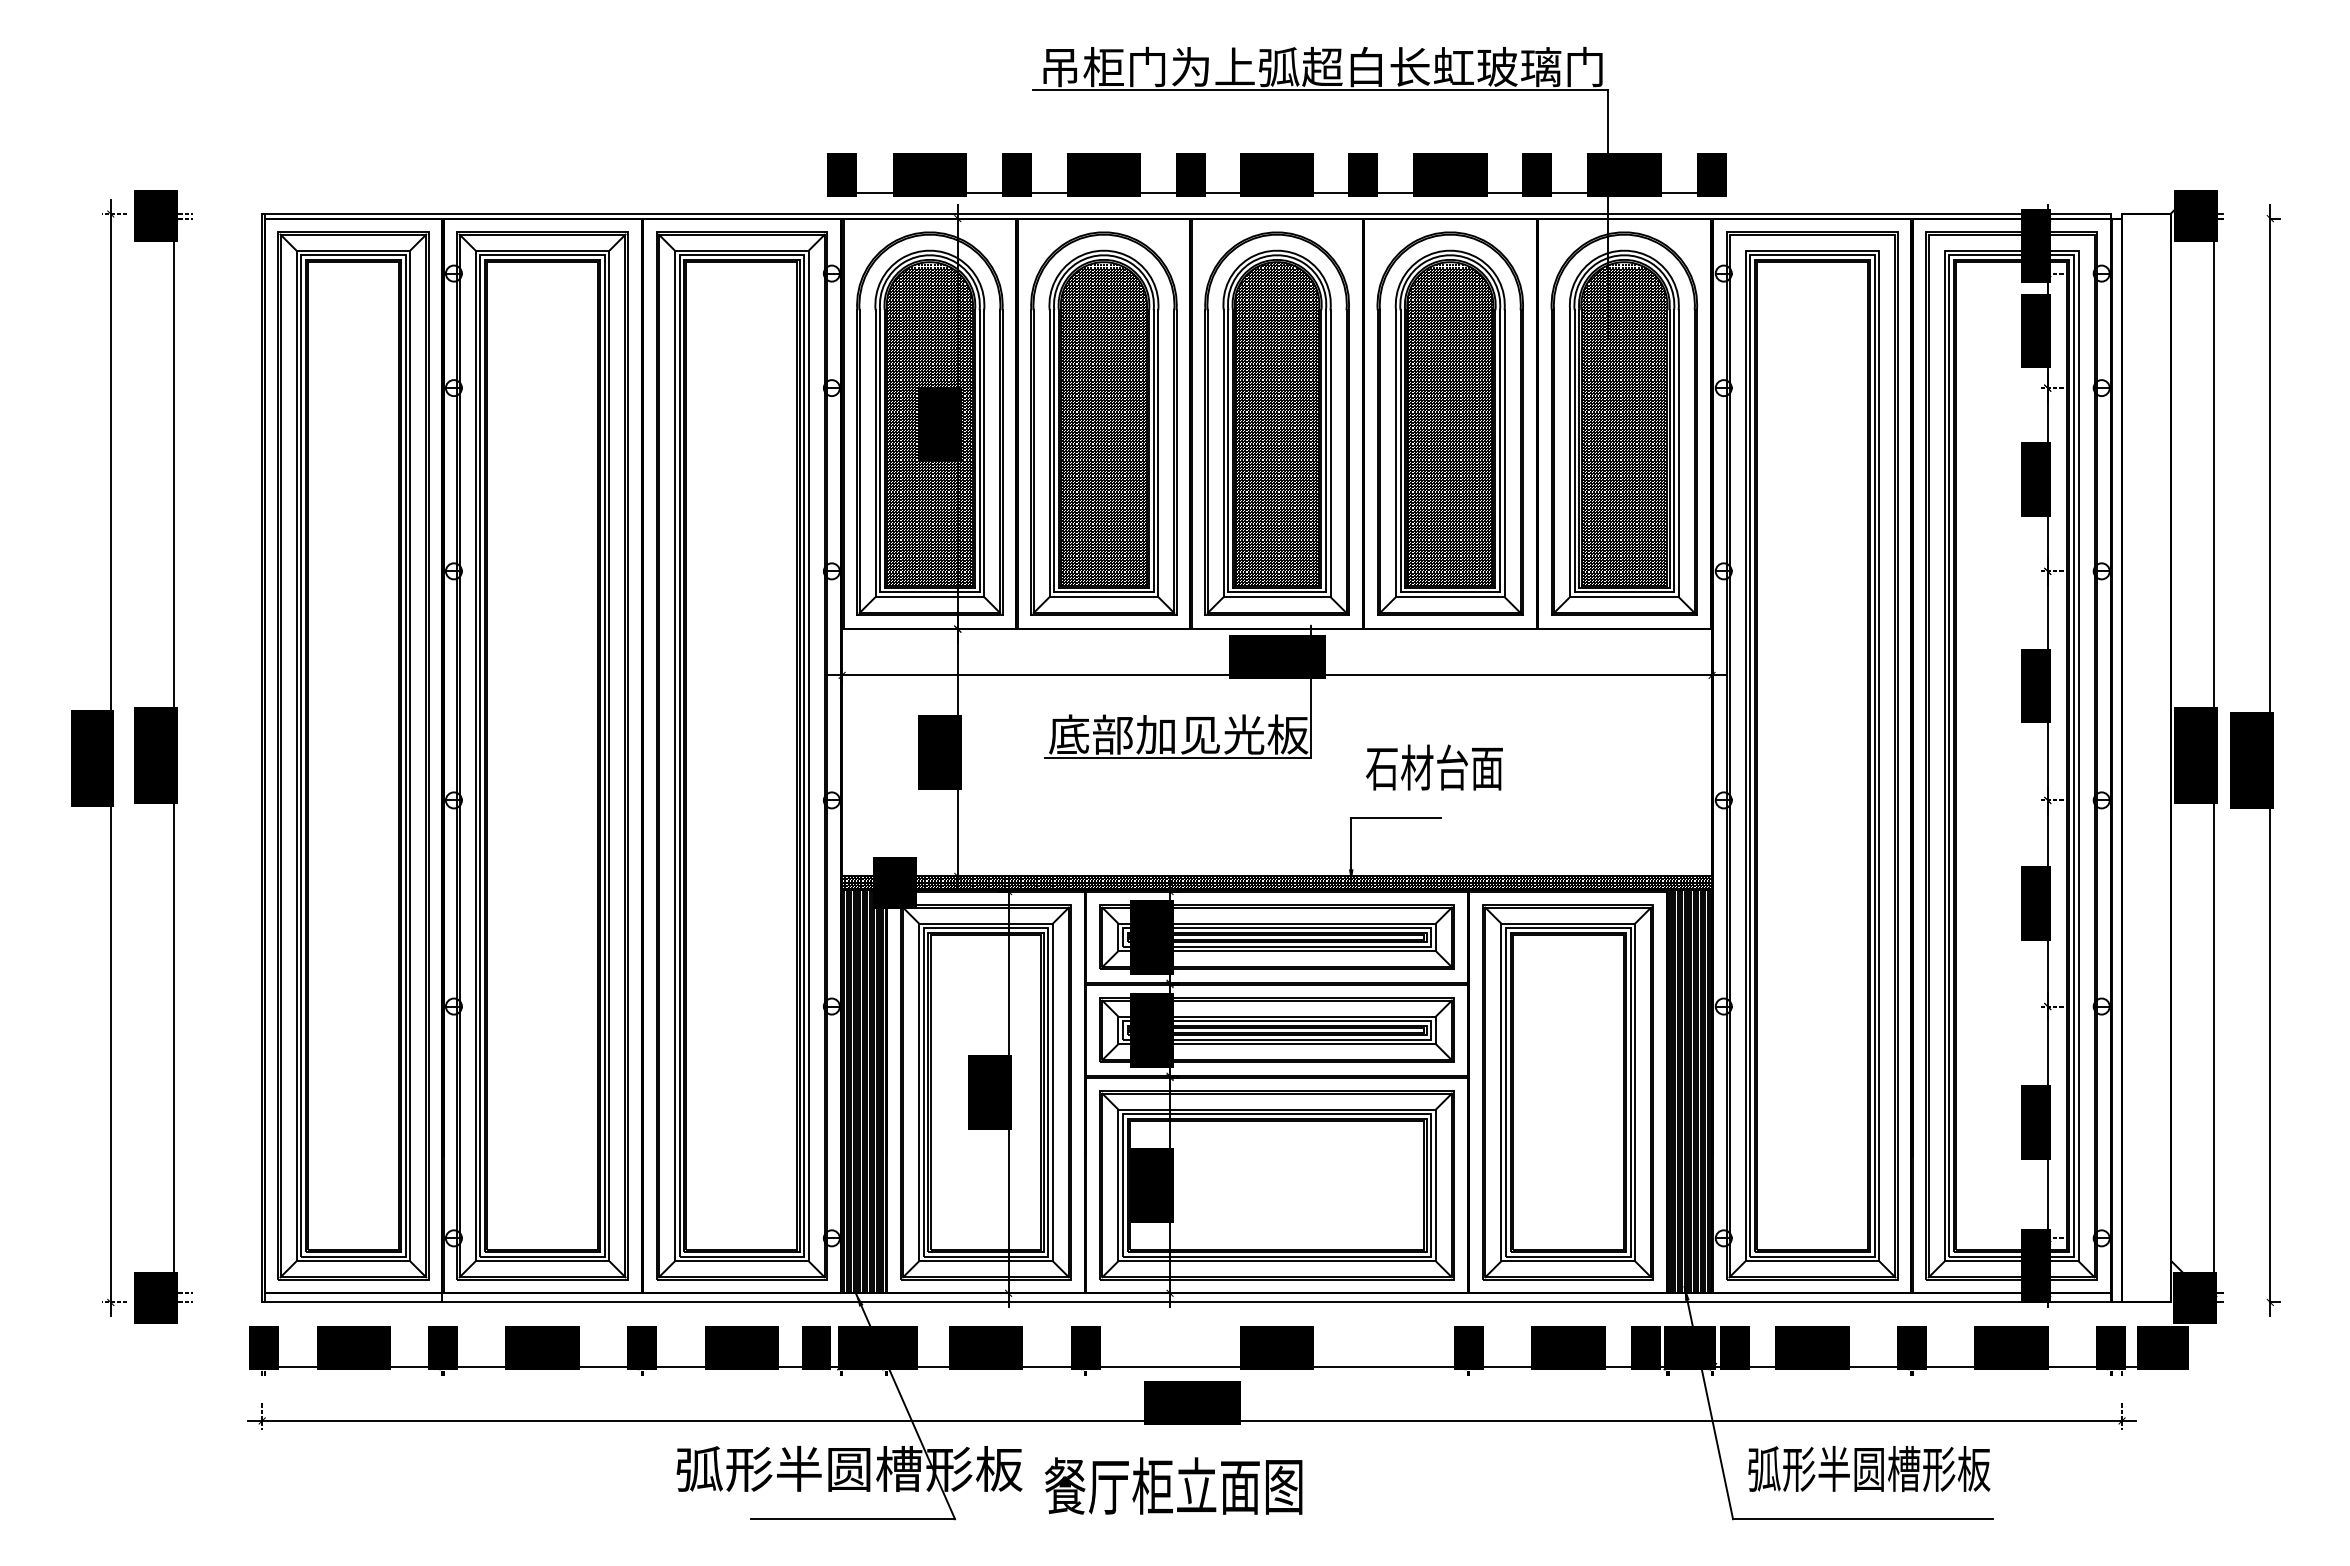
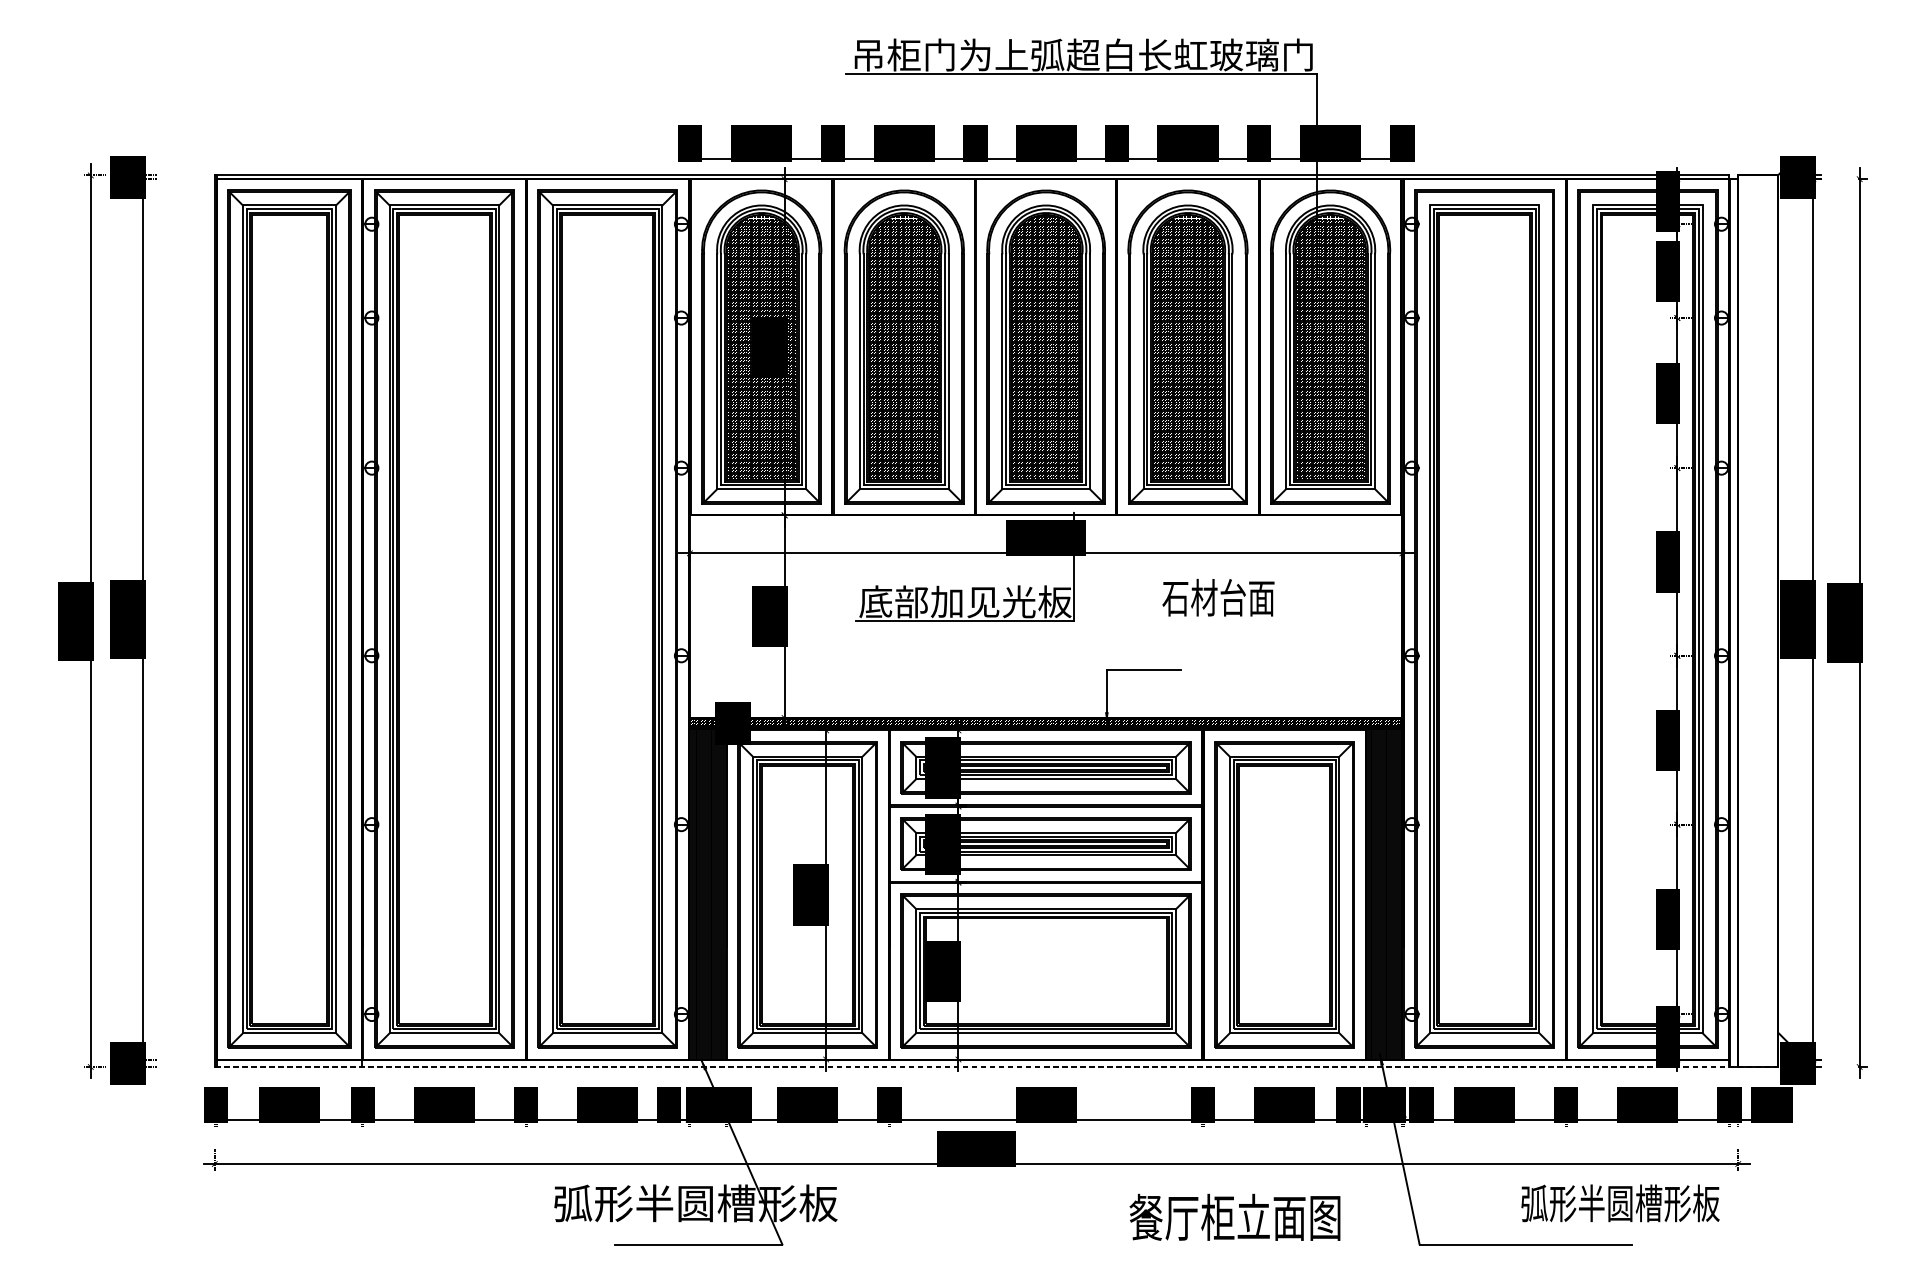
text: (1434, 767) -> (1218, 597), moved
line: (1217, 1302) -> (997, 1067), solid -> dashed
text: (1869, 1468) -> (1620, 1202), moved
text: (1173, 1485) -> (1234, 1216), moved

